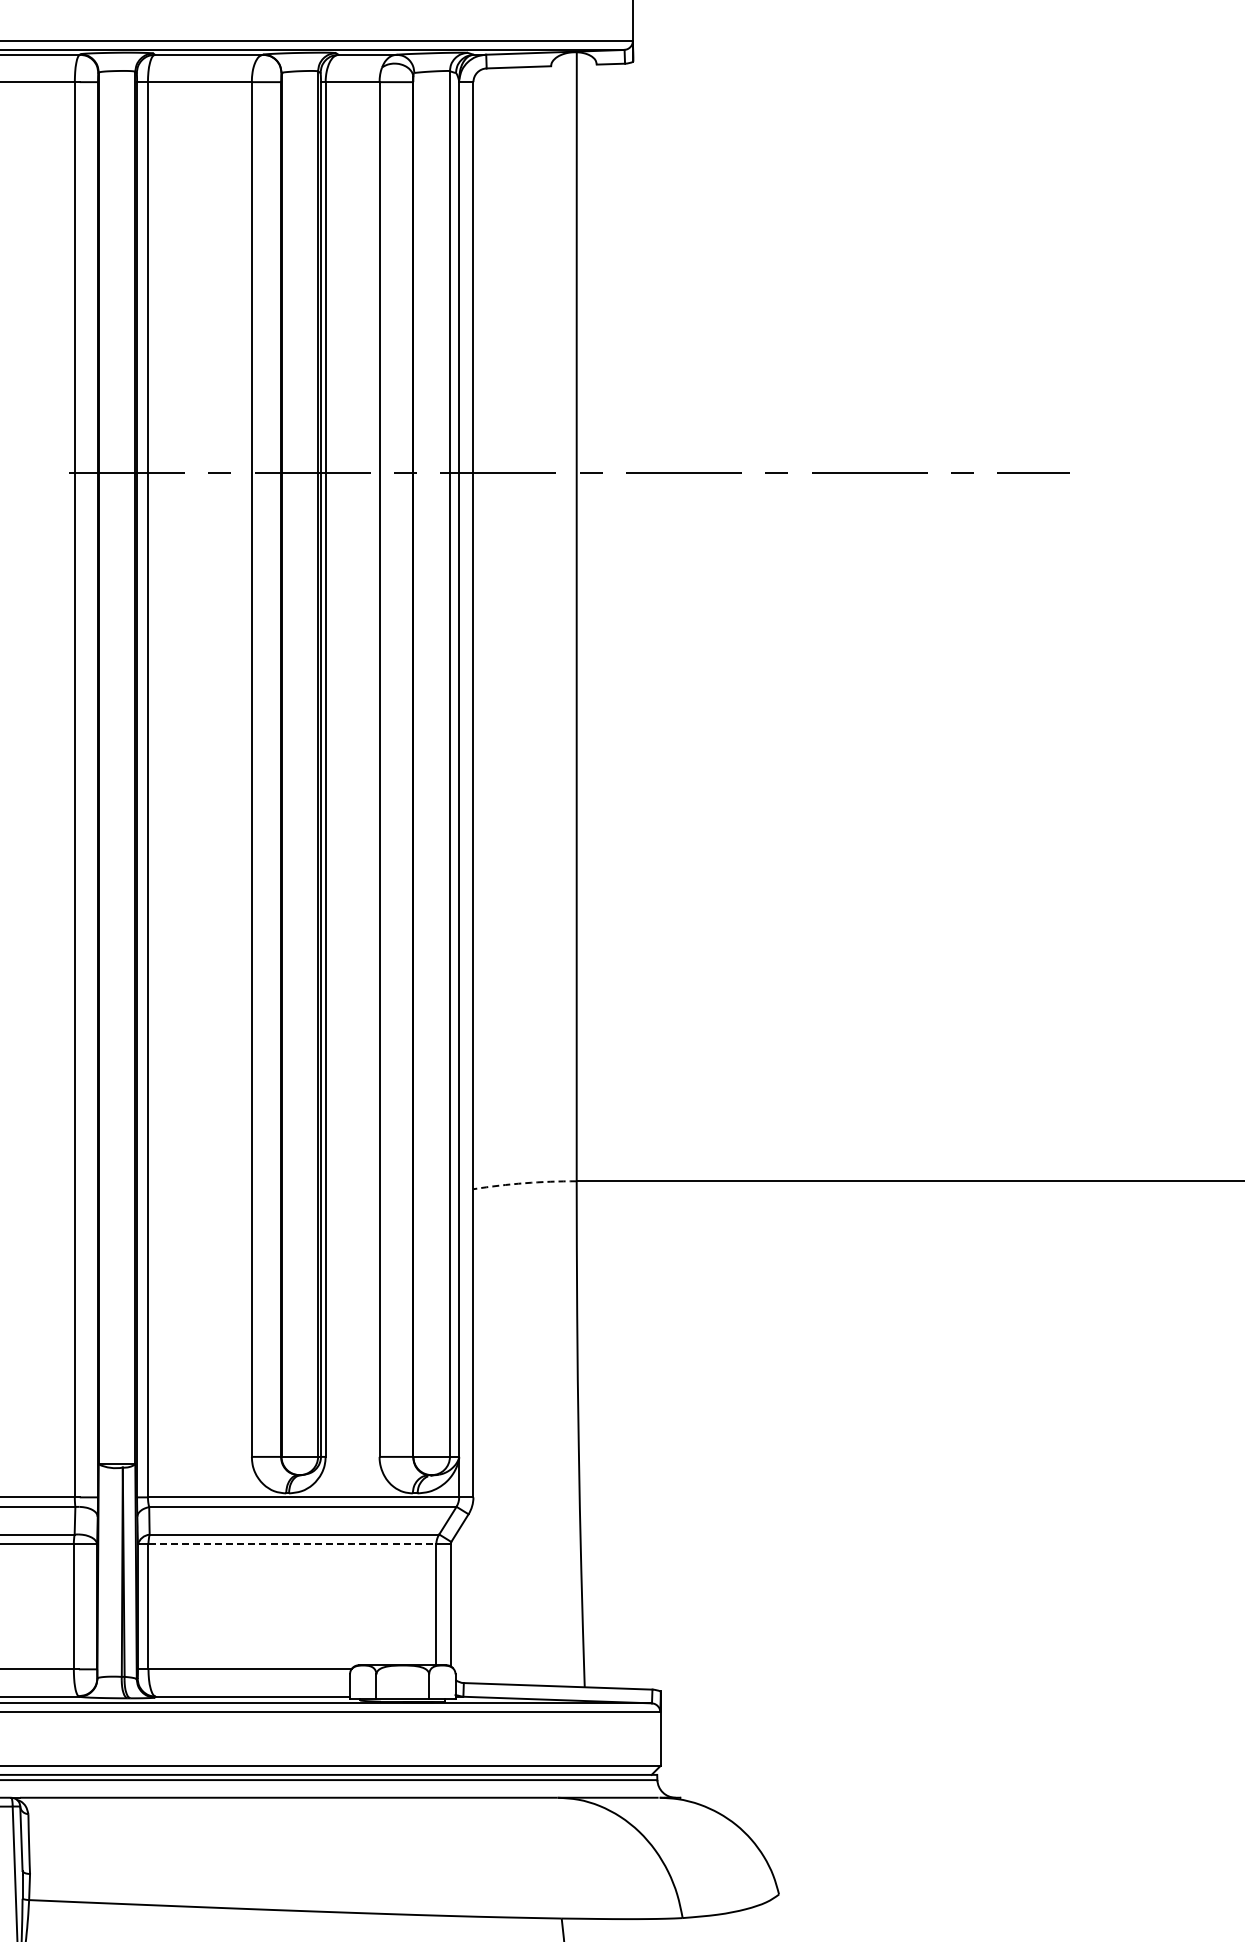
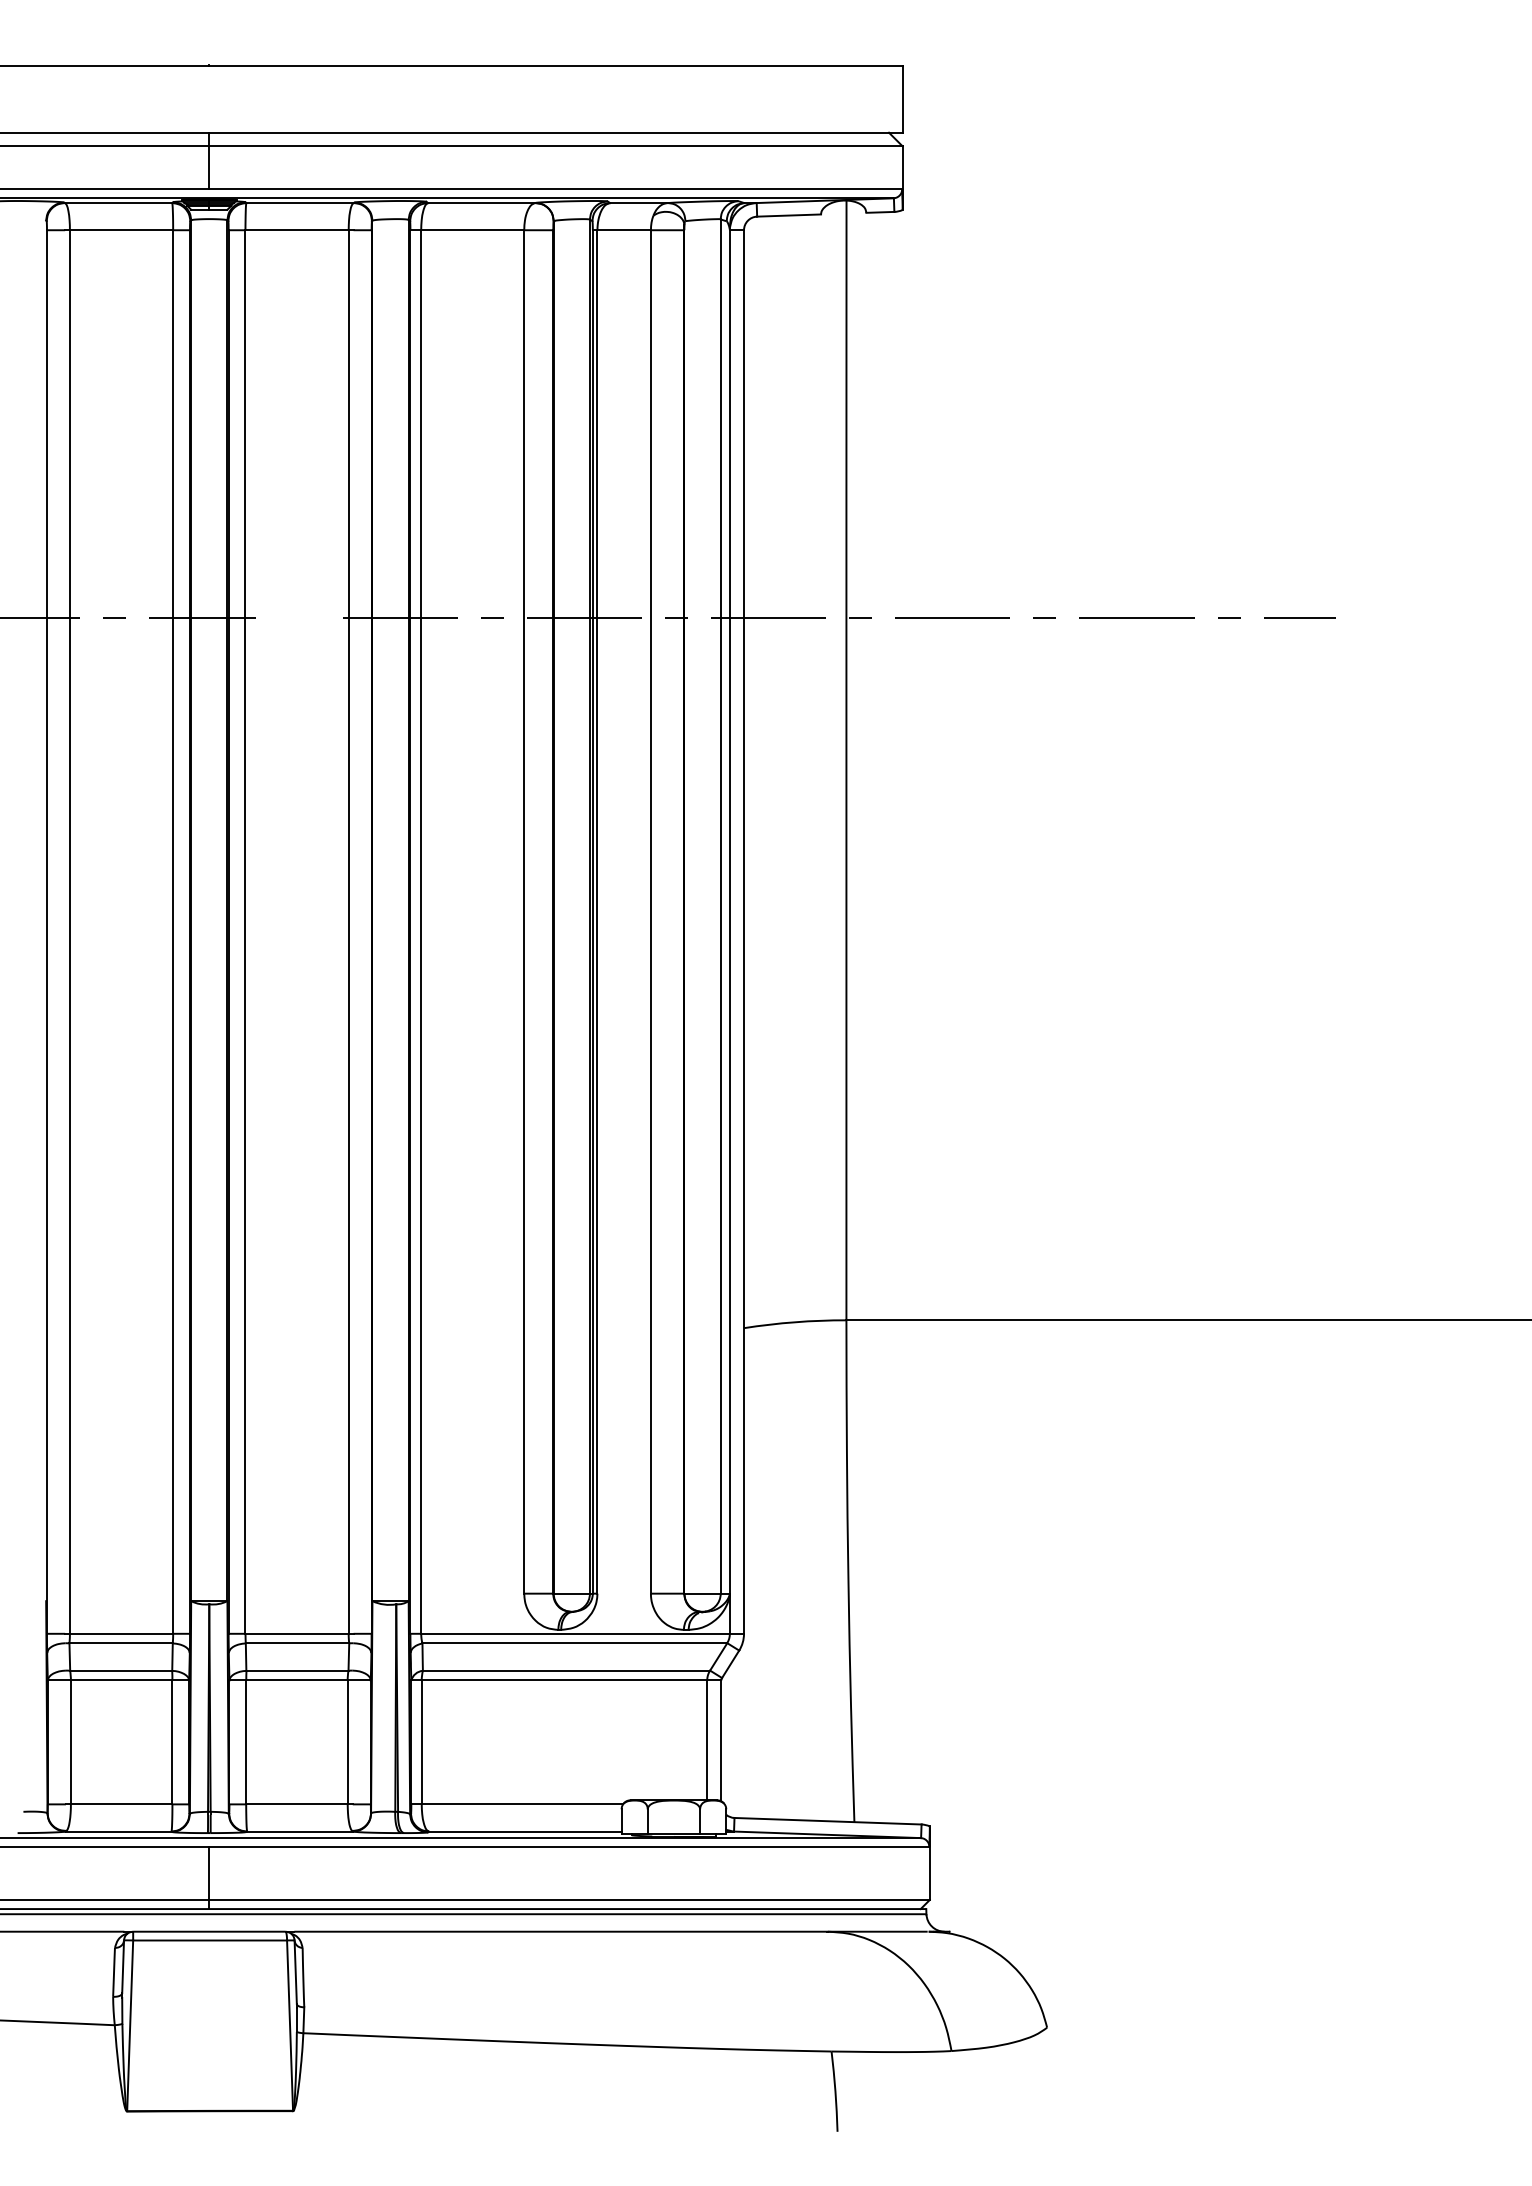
arc: (525, 1183) -> (795, 1322), dashed -> solid
line: (292, 1544) -> (564, 1680), dashed -> solid

